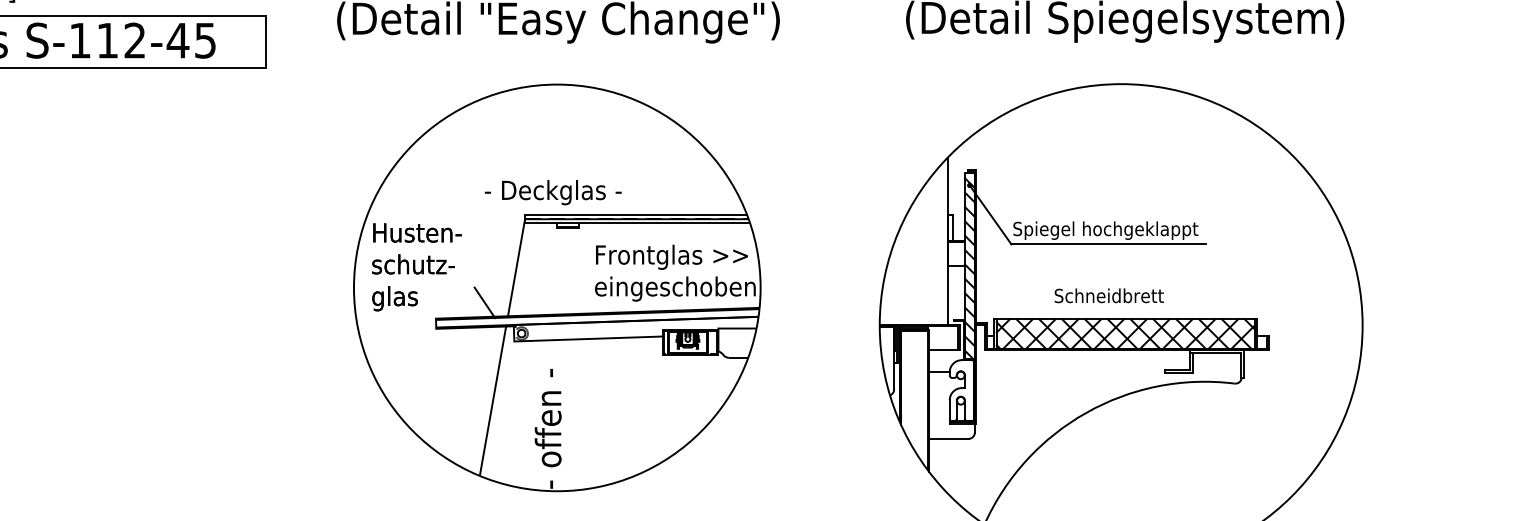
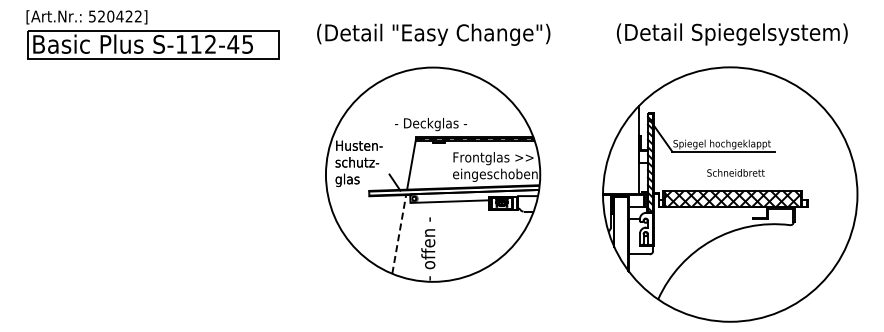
text: (1108, 295) -> (735, 172), moved
line: (493, 401) -> (399, 234), solid -> dashed

